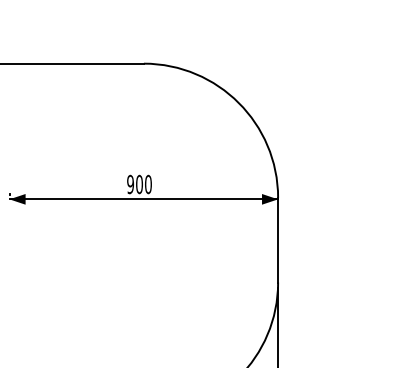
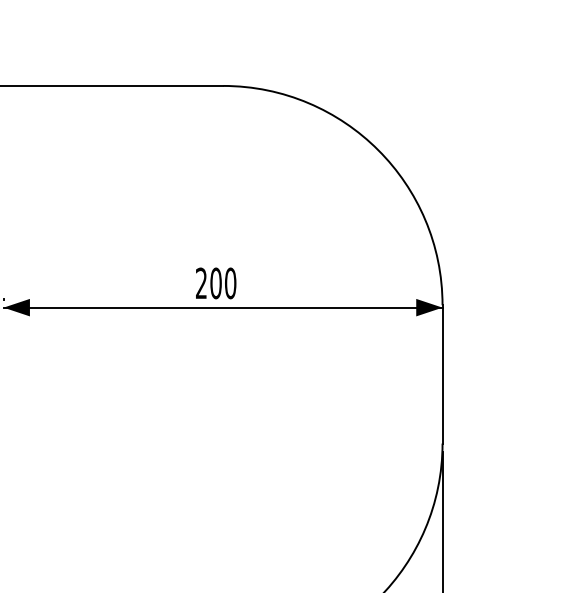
text: (130, 184) -> (201, 283), 900 -> 200

